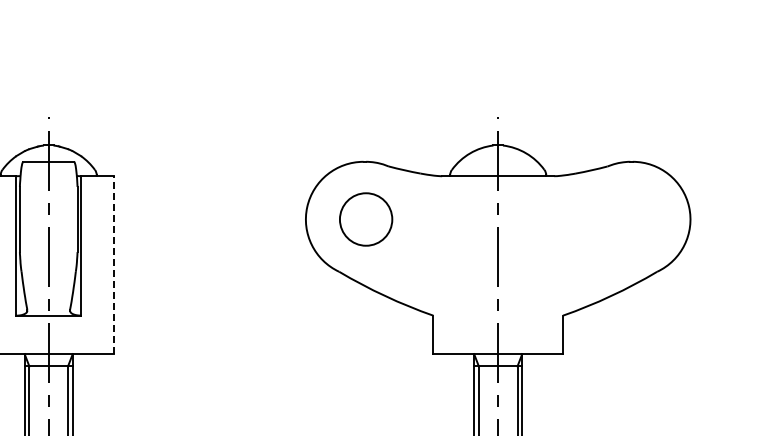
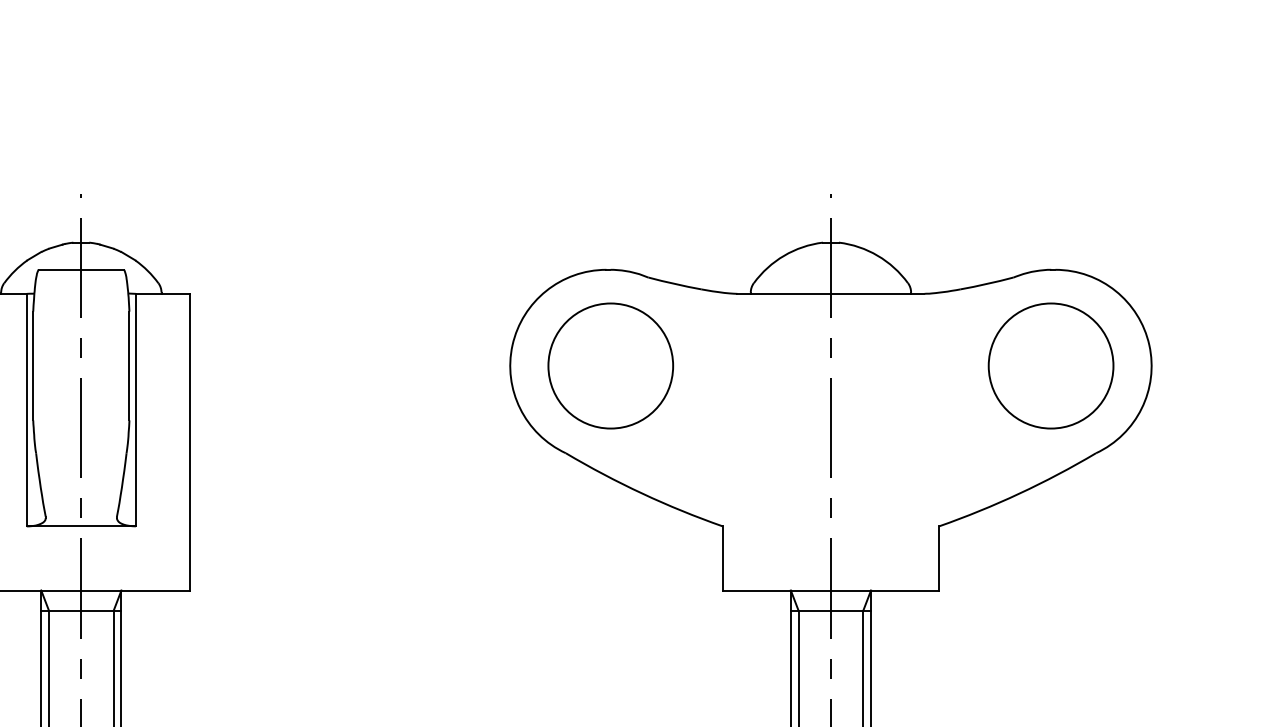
part: (365, 219) -> (609, 366), size x1.43
part: (629, 219) -> (1049, 366), added
line: (113, 265) -> (189, 442), dashed -> solid

